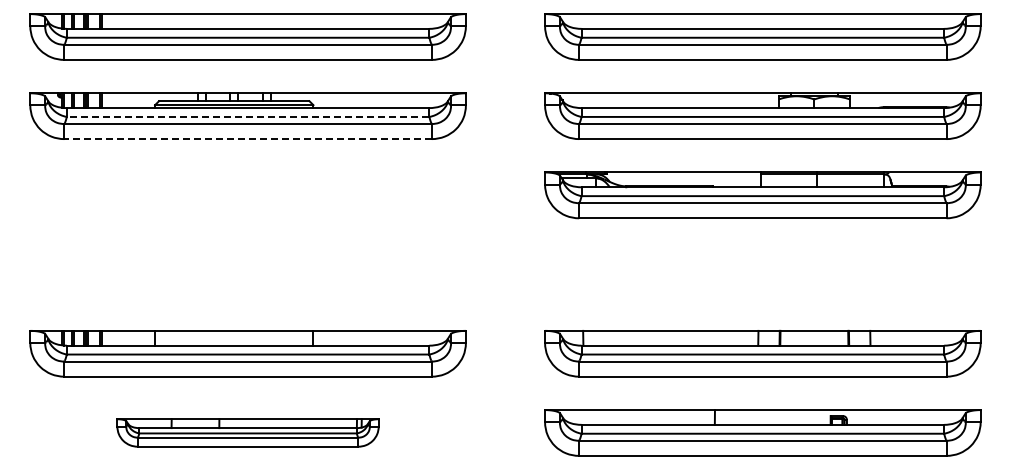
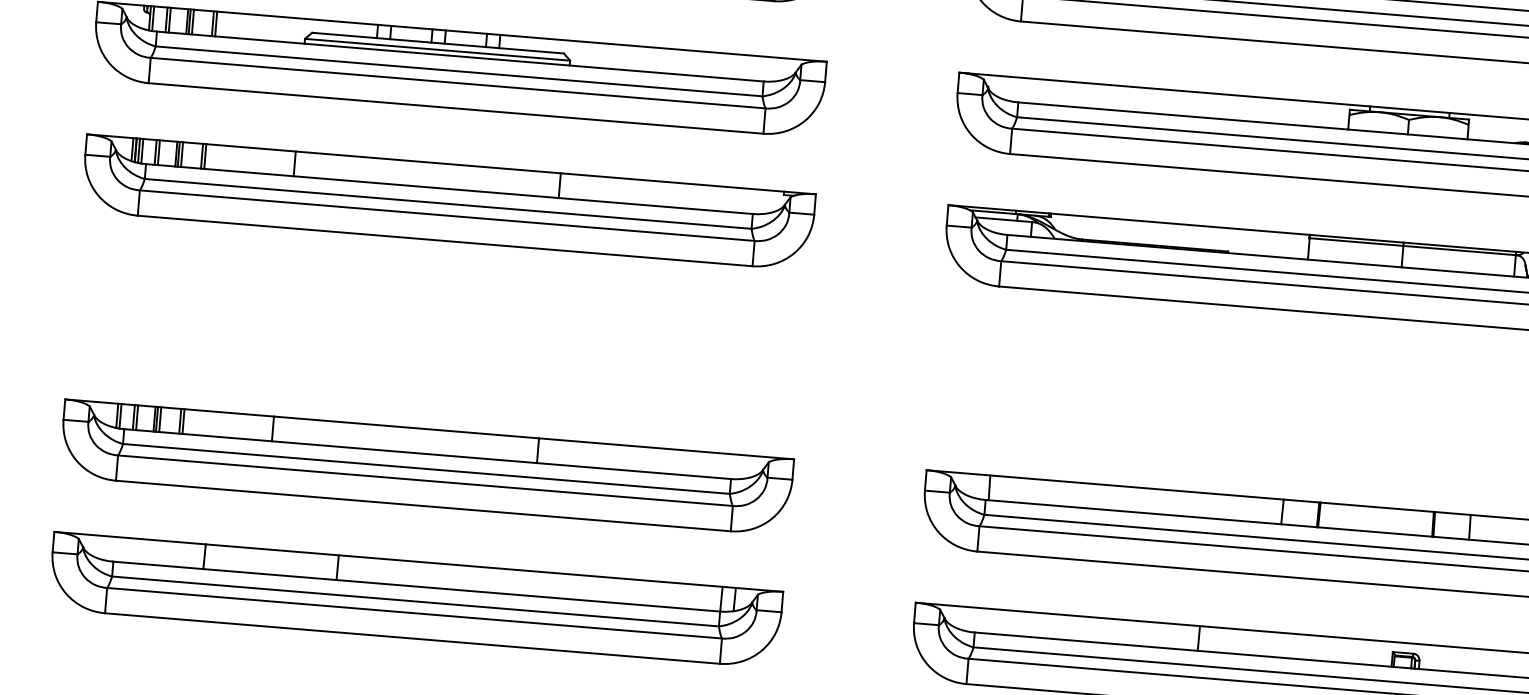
line: (247, 116) -> (458, 70), dashed -> solid
line: (248, 139) -> (456, 109), dashed -> solid
part: (247, 195) -> (447, 202), added
part: (247, 432) -> (414, 599), size x1.67

